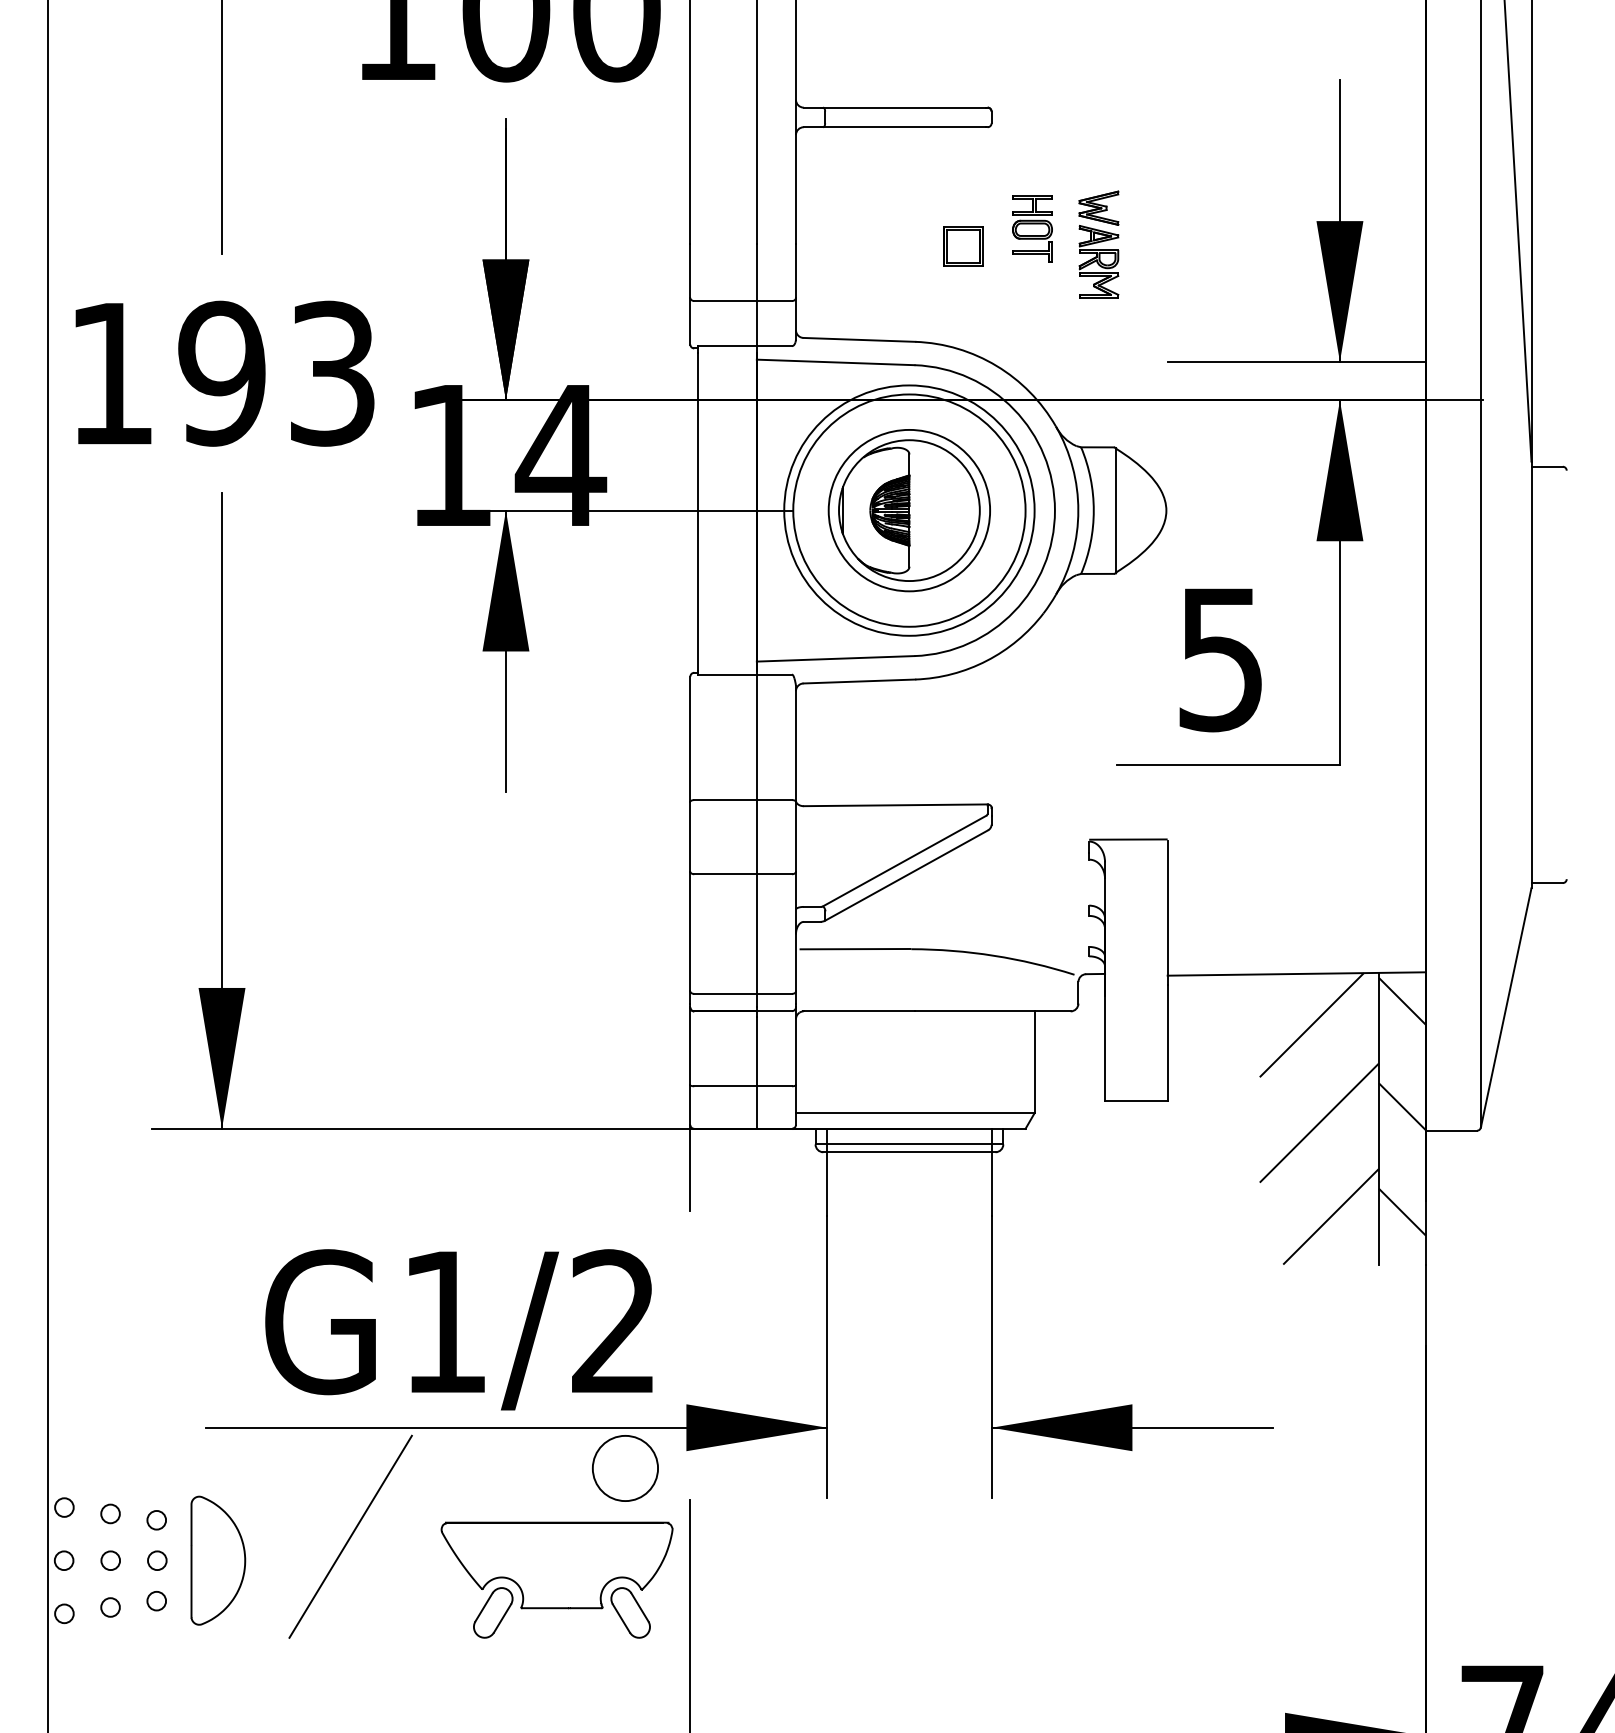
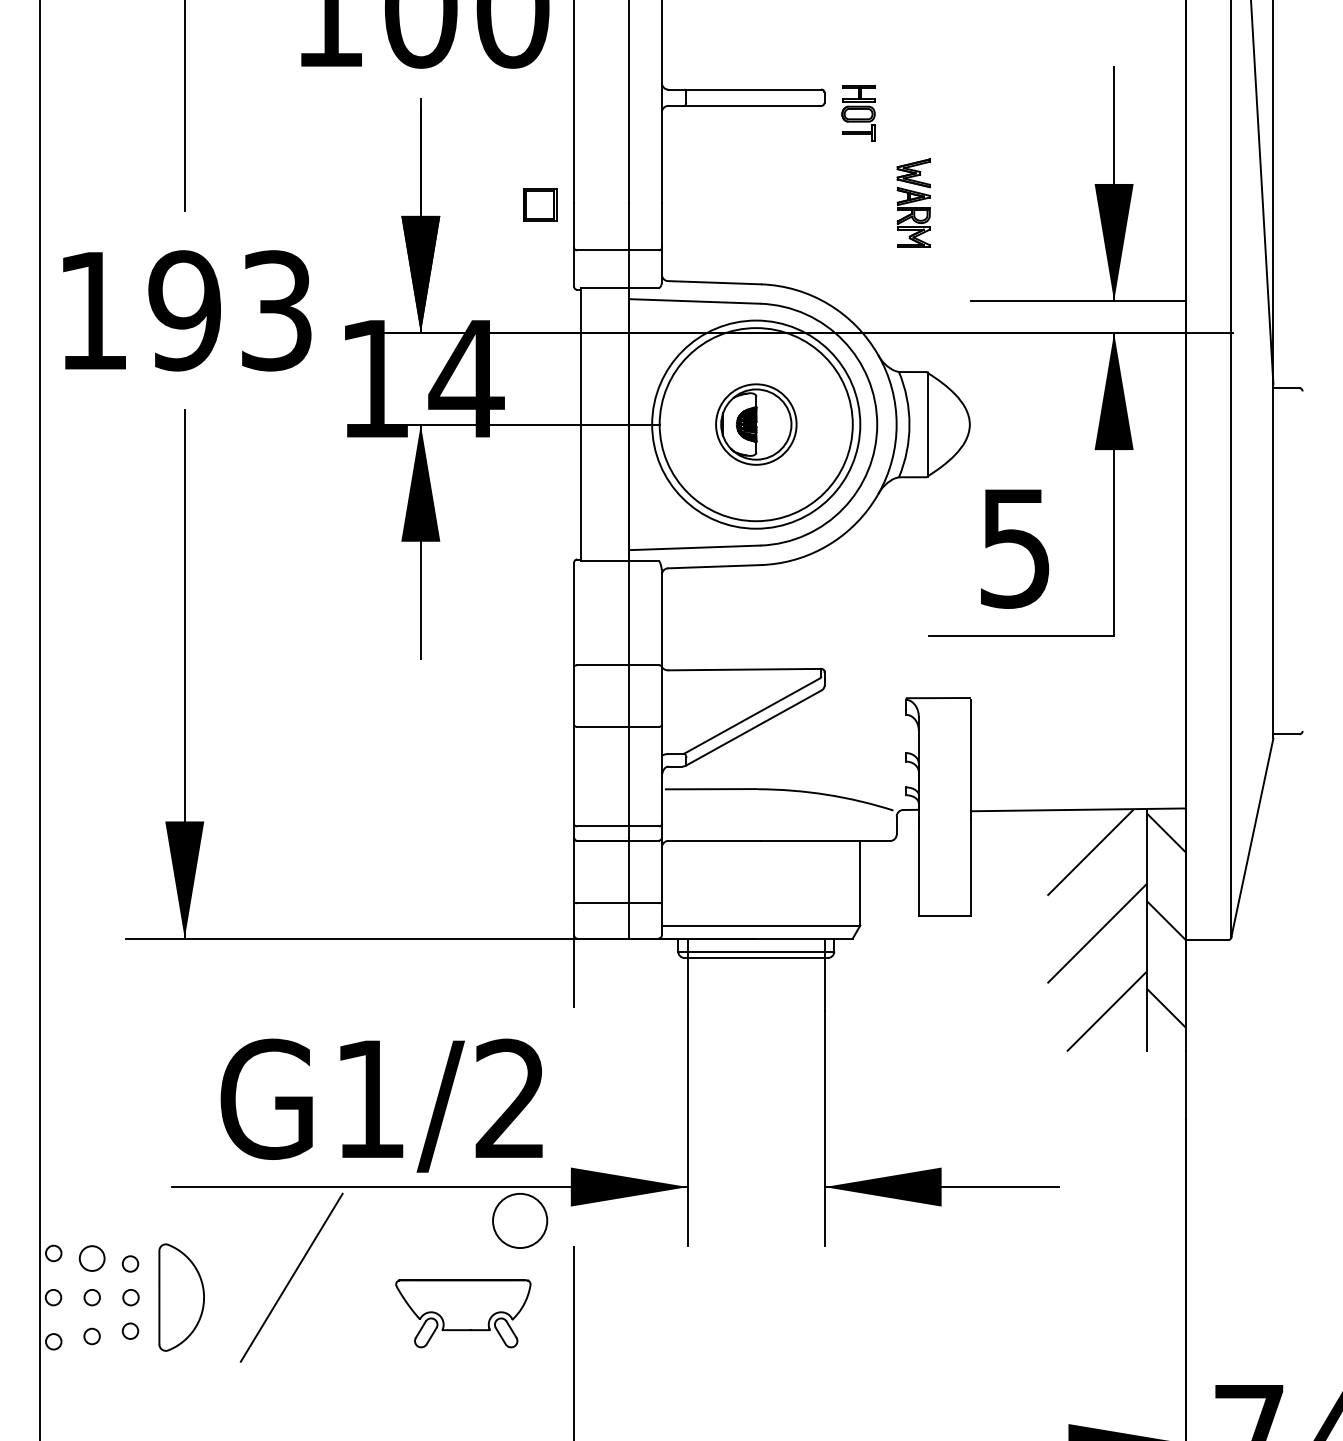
part: (1032, 228) -> (858, 113), moved
part: (963, 245) -> (540, 204), moved
part: (909, 510) -> (756, 424), size x0.6
circle: (109, 1513) -> (91, 1258), size x1.6
part: (557, 1579) -> (463, 1313), size x0.7

